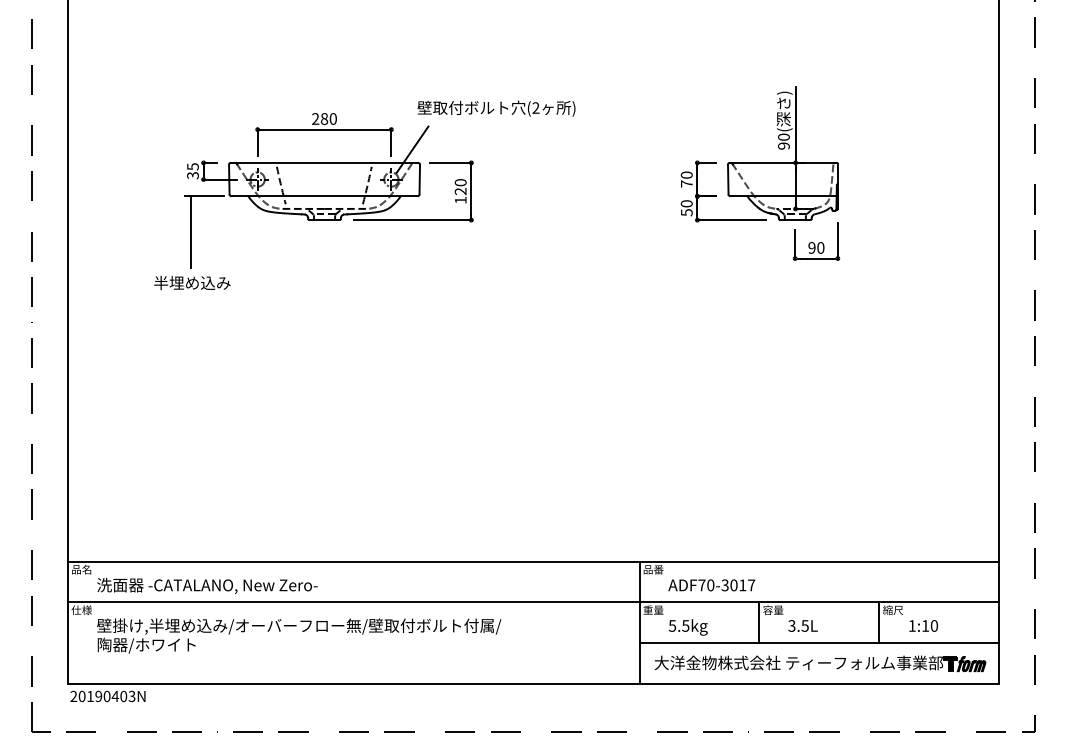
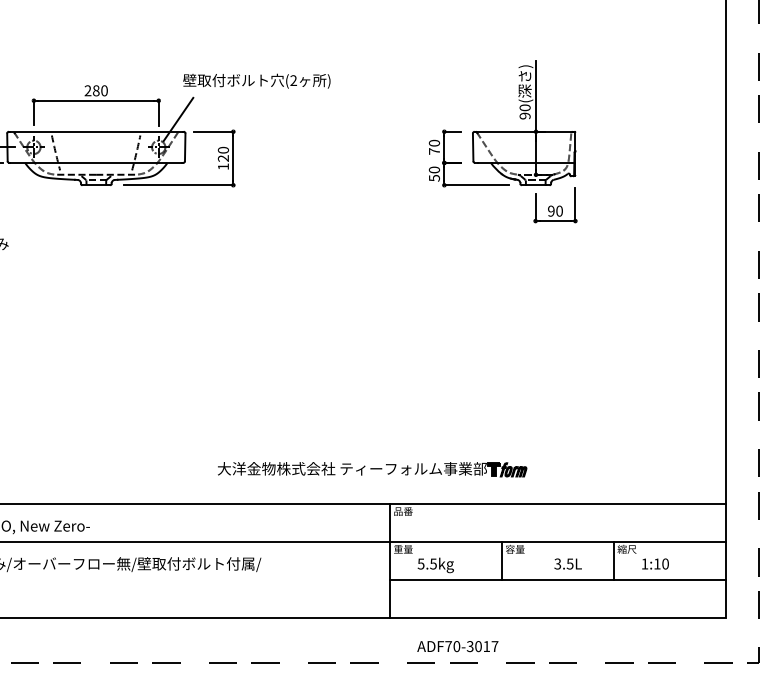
text: (711, 585) -> (457, 646), moved
text: (802, 625) -> (567, 563), moved
part: (820, 663) -> (372, 469), moved

